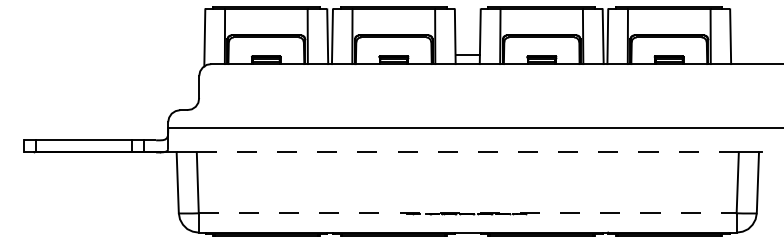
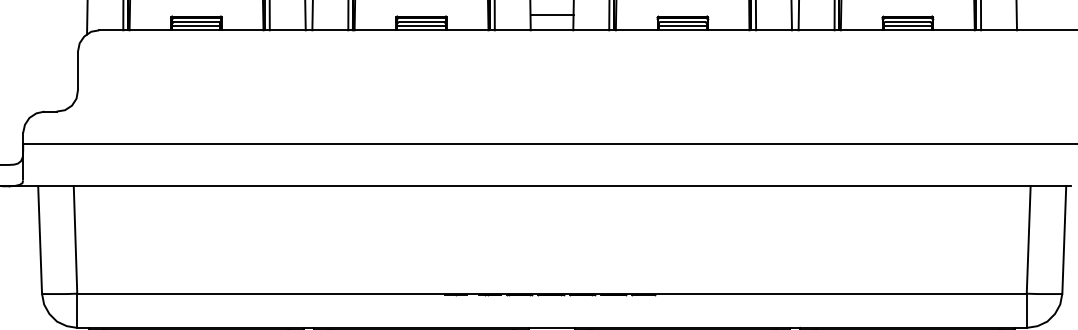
line: (467, 152) -> (551, 186), dashed -> solid
line: (467, 213) -> (551, 294), dashed -> solid

